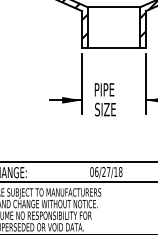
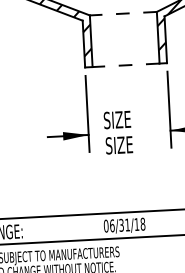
line: (113, 7) -> (122, 13), solid -> dashed
line: (113, 47) -> (125, 65), solid -> dashed
text: (104, 89) -> (116, 119), PIPE -> SIZE
text: (106, 172) -> (124, 225), 06/27/18 -> 06/31/18

